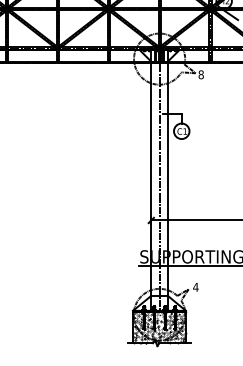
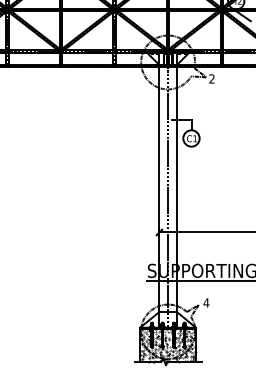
text: (200, 74) -> (211, 78), 8 -> 2

